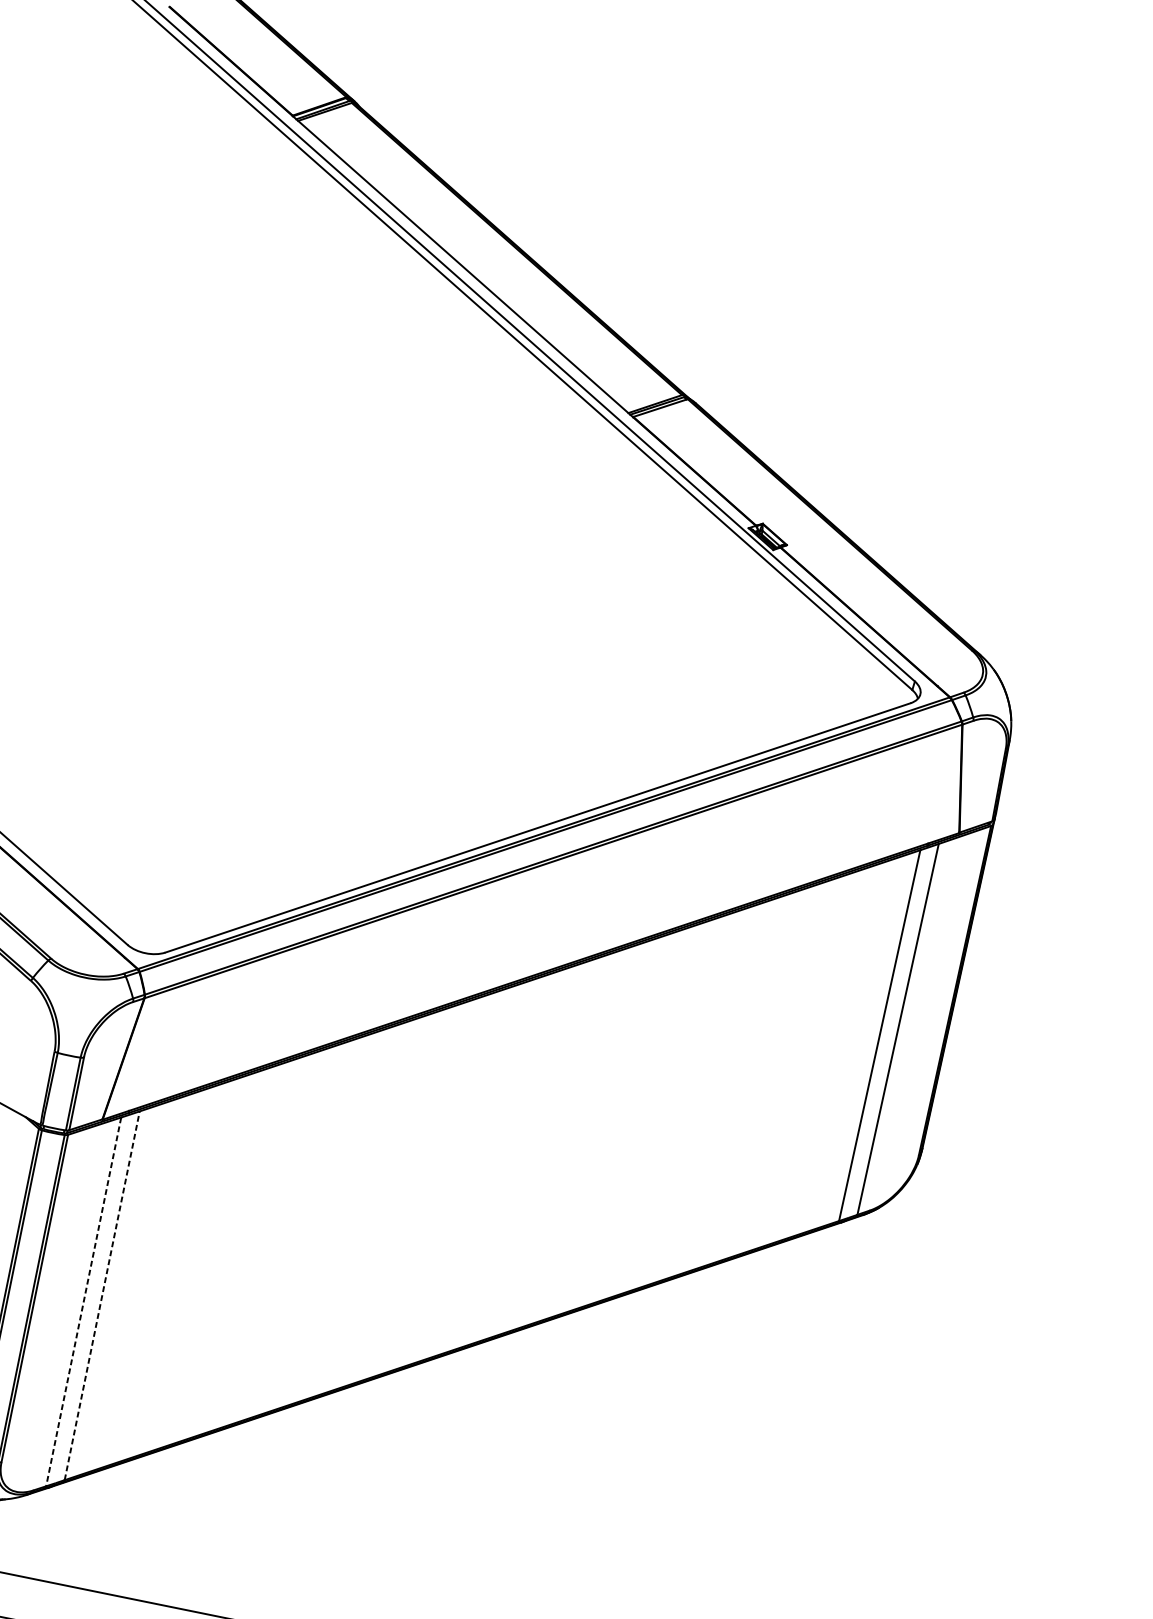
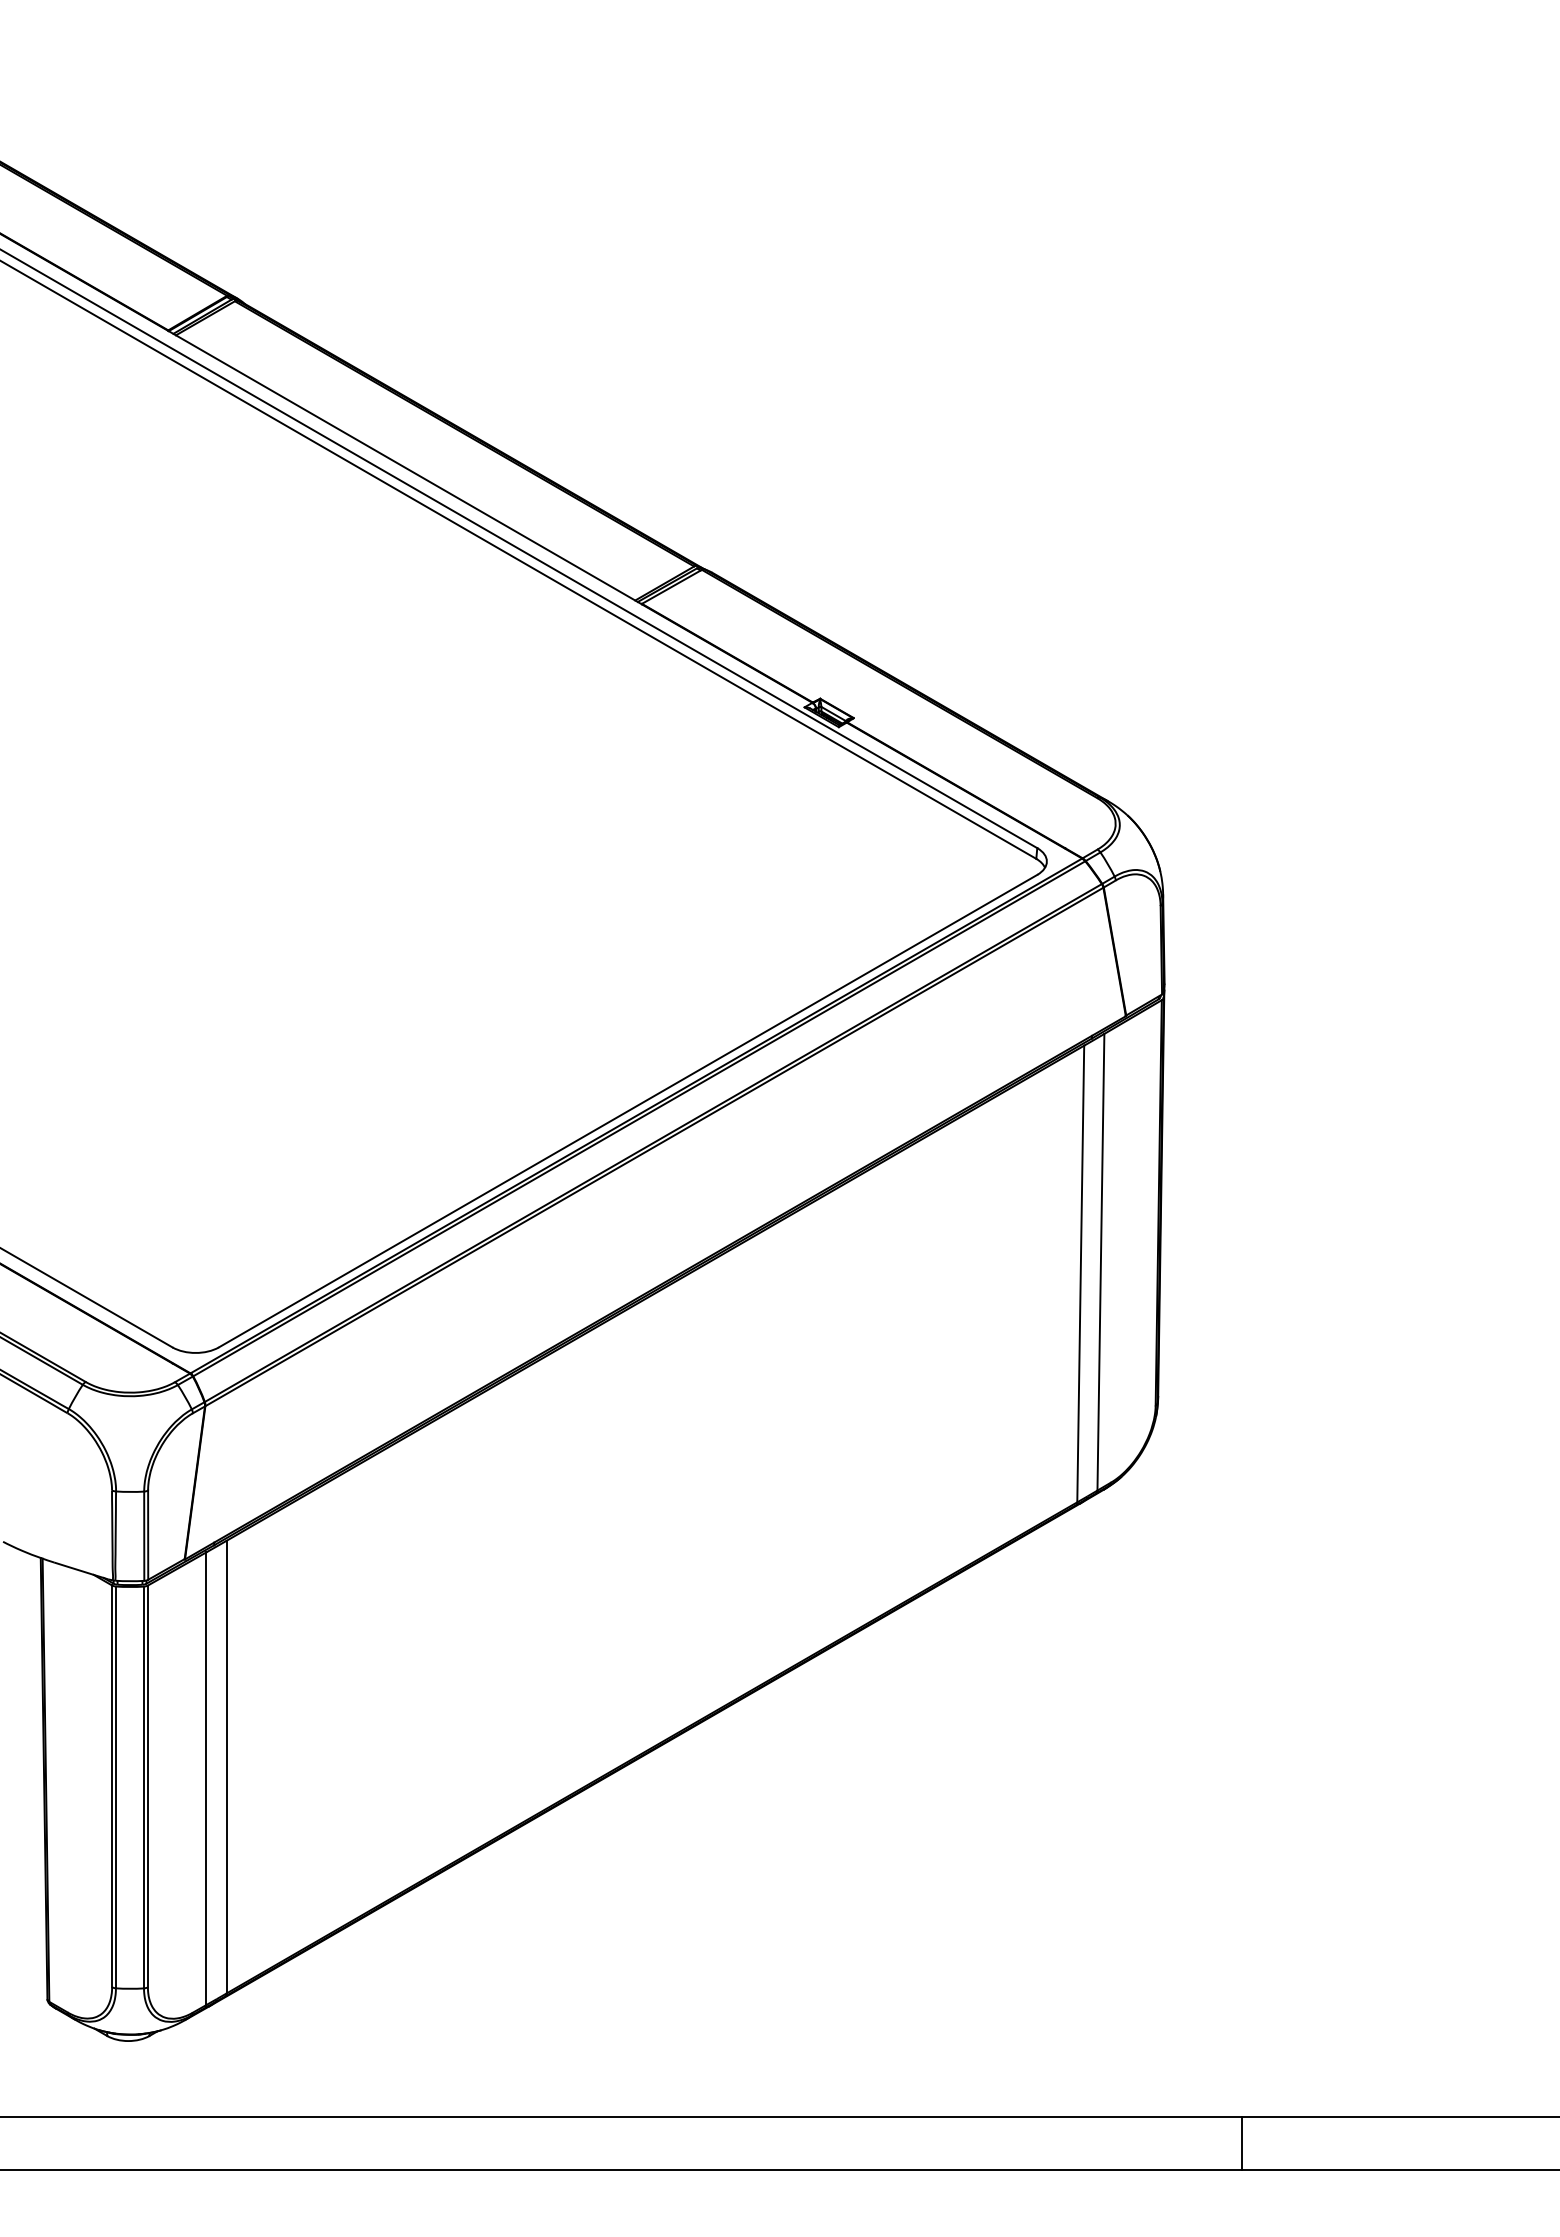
line: (102, 1295) -> (226, 1766), dashed -> solid
line: (83, 1302) -> (206, 1779), dashed -> solid

